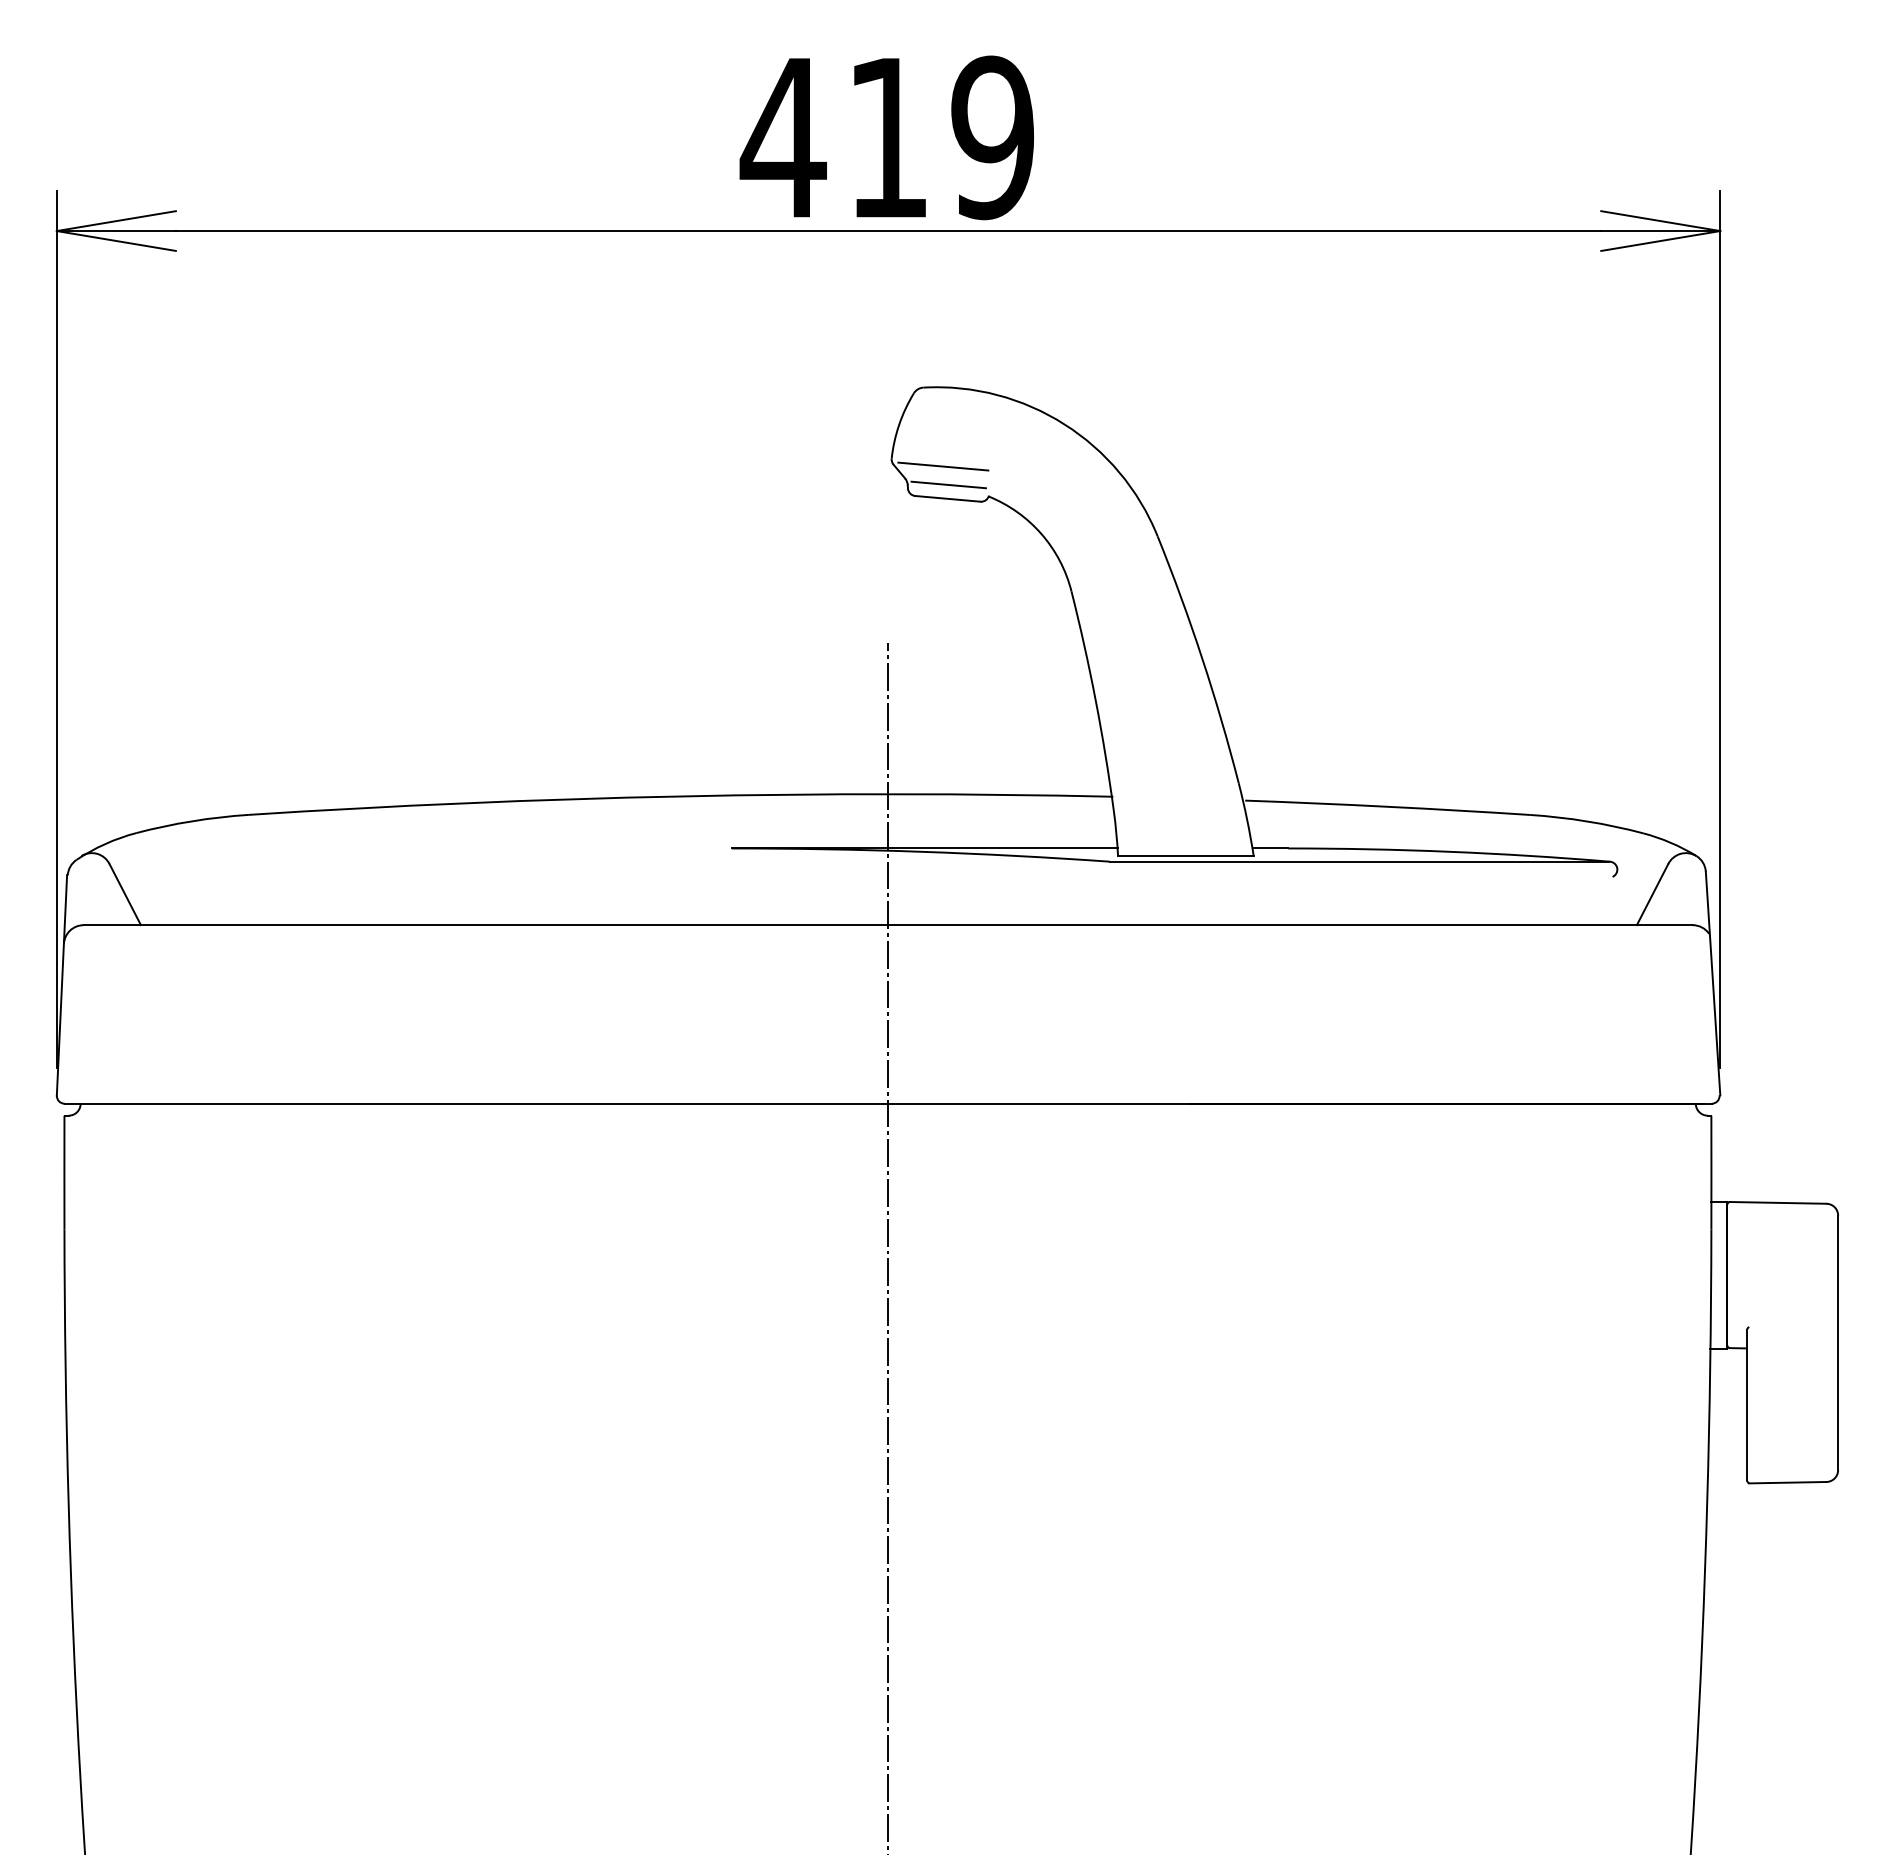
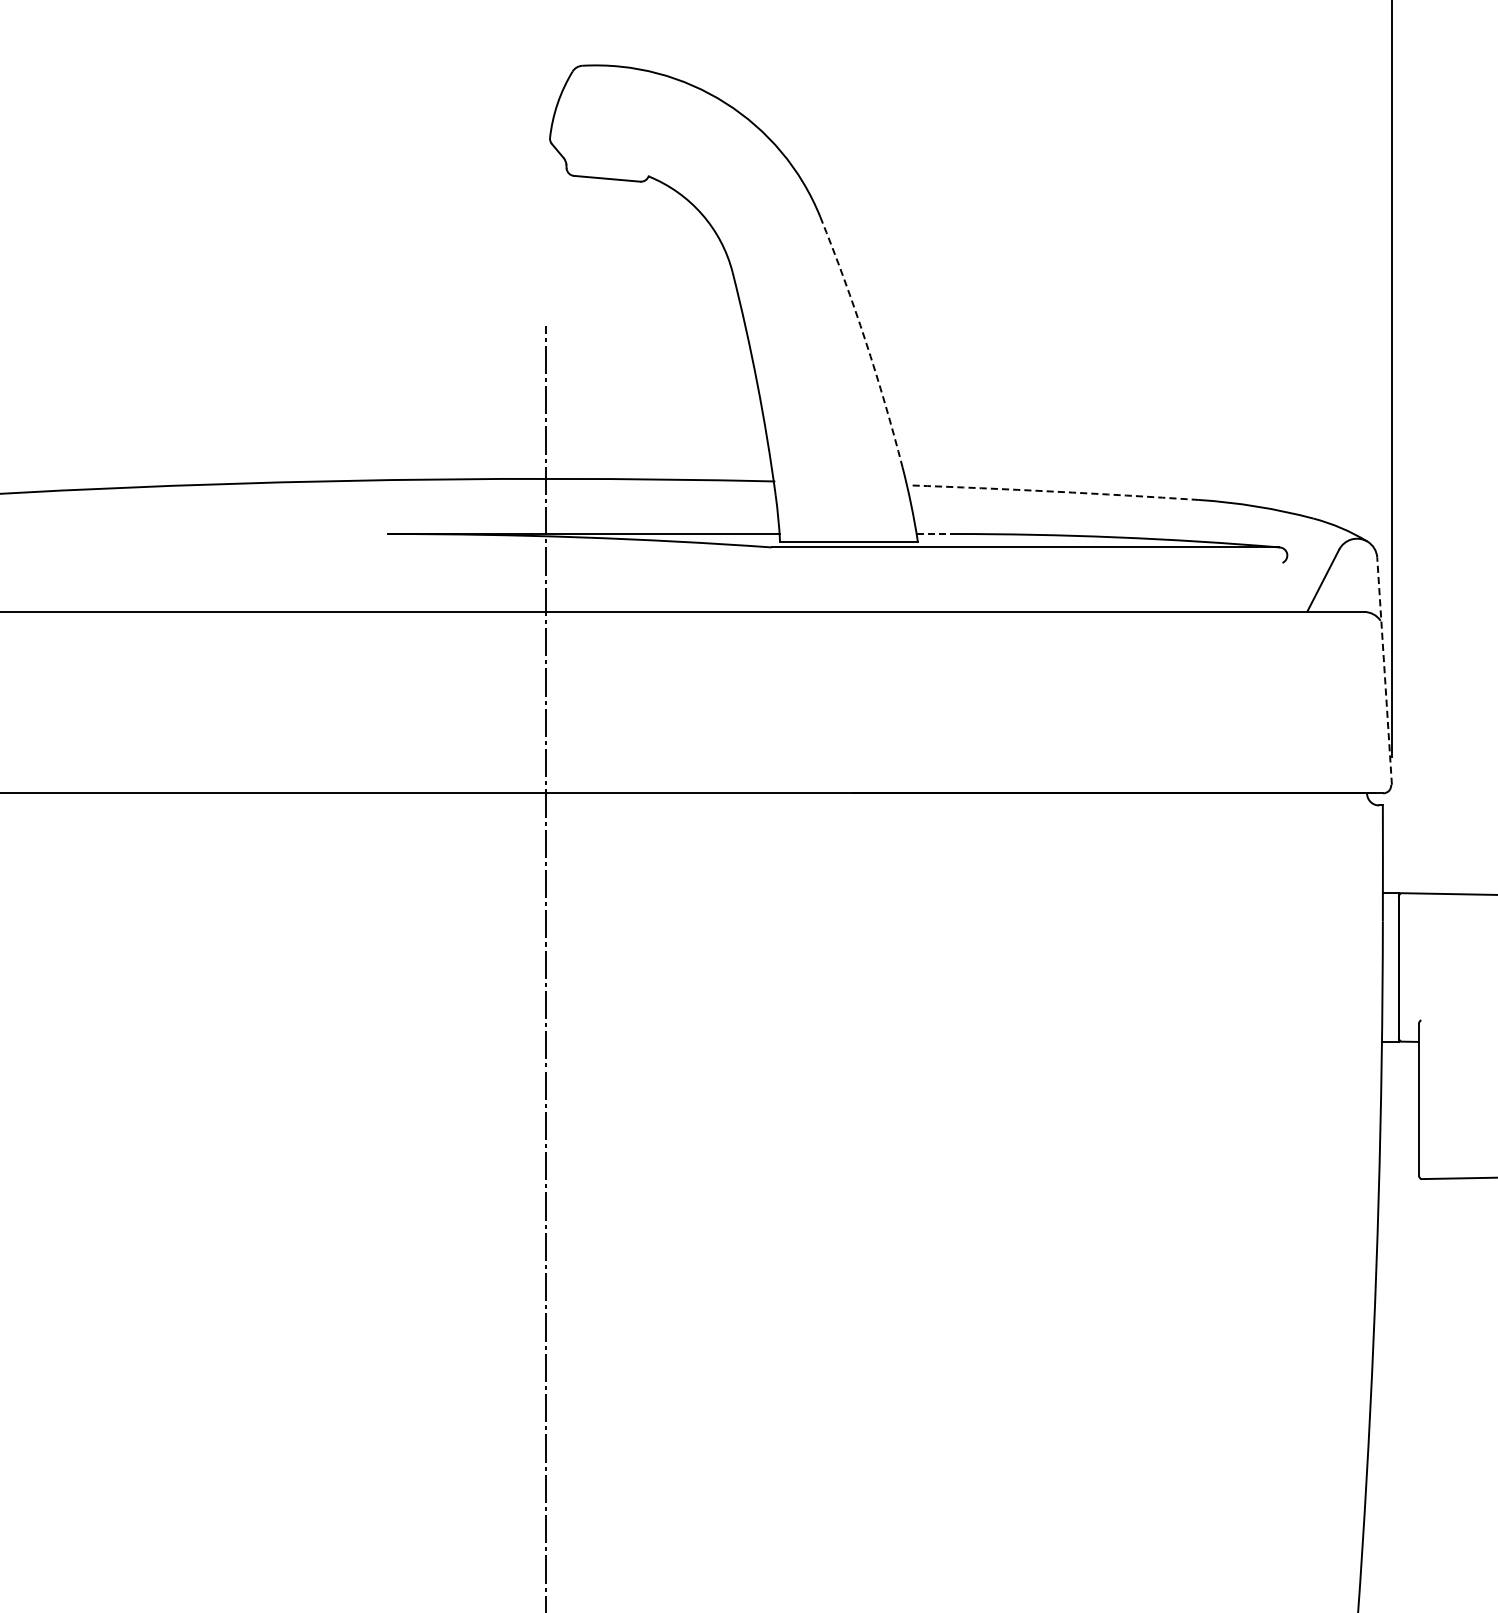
line: (943, 466) -> (602, 145), removed
line: (948, 484) -> (607, 164), removed
arc: (1202, 658) -> (865, 340), solid -> dashed
arc: (1387, 806) -> (1053, 491), solid -> dashed
line: (1270, 848) -> (934, 534), solid -> dashed
line: (1713, 982) -> (1385, 670), solid -> dashed

